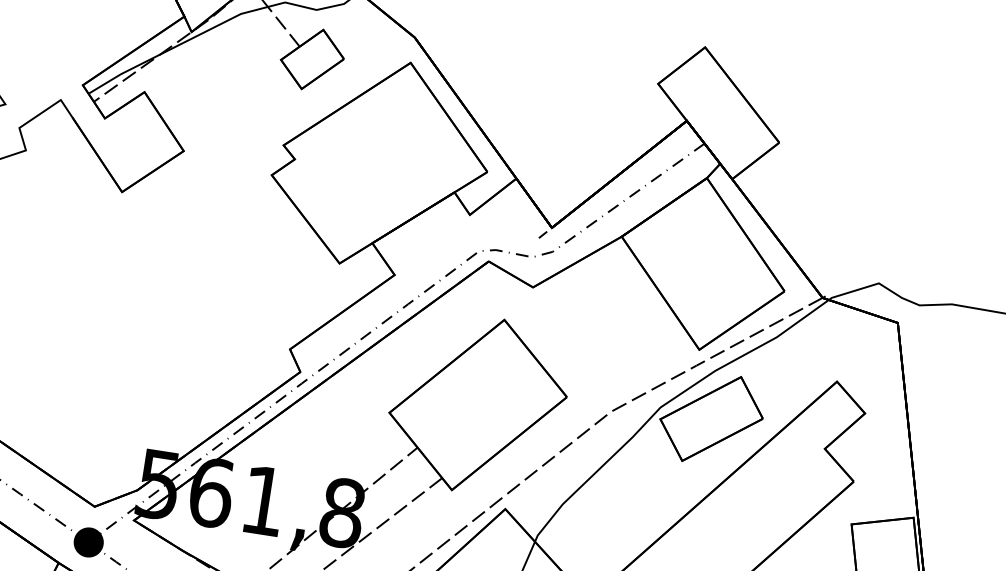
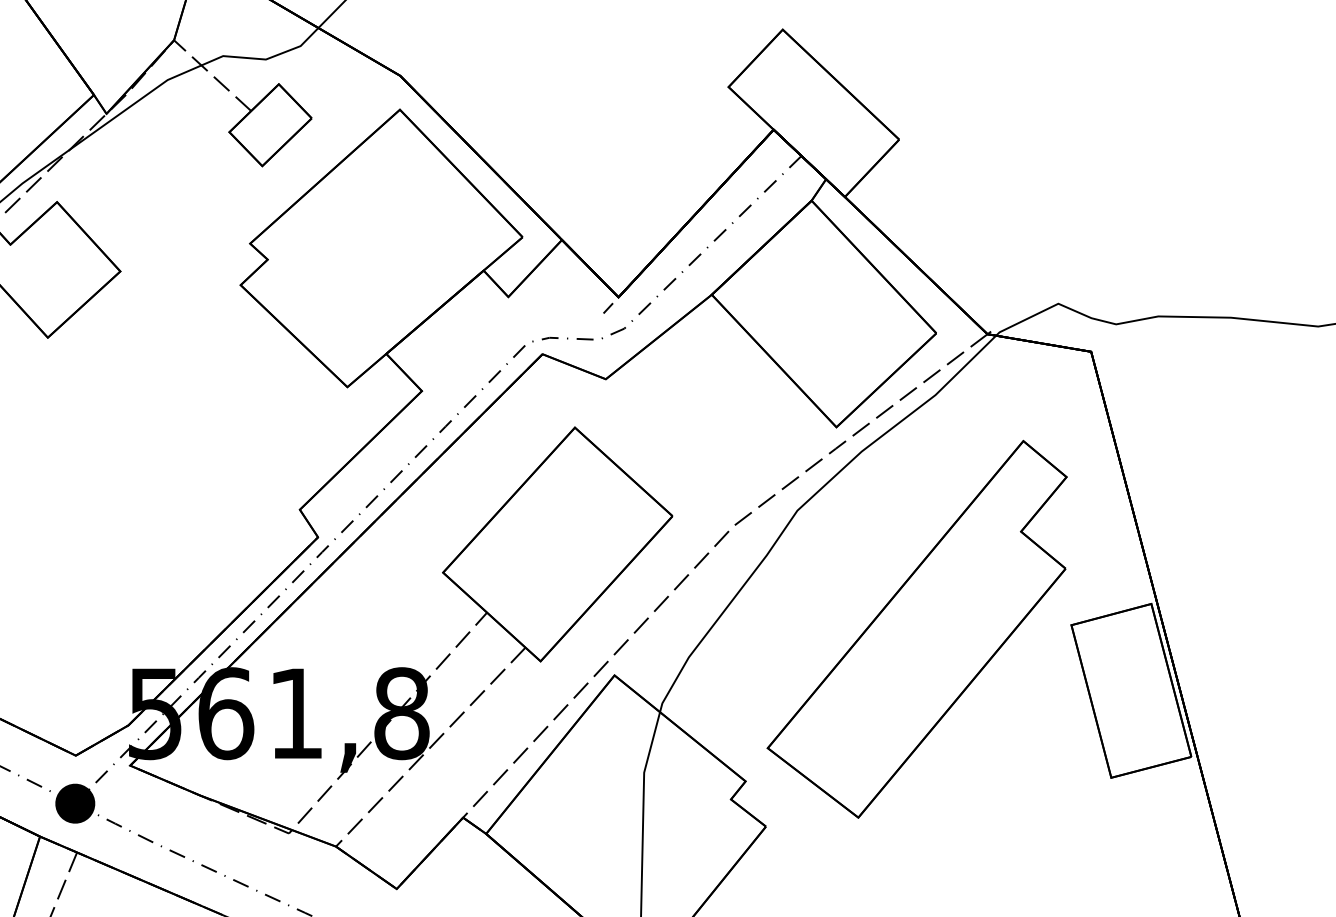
part: (711, 419) -> (866, 515), removed

